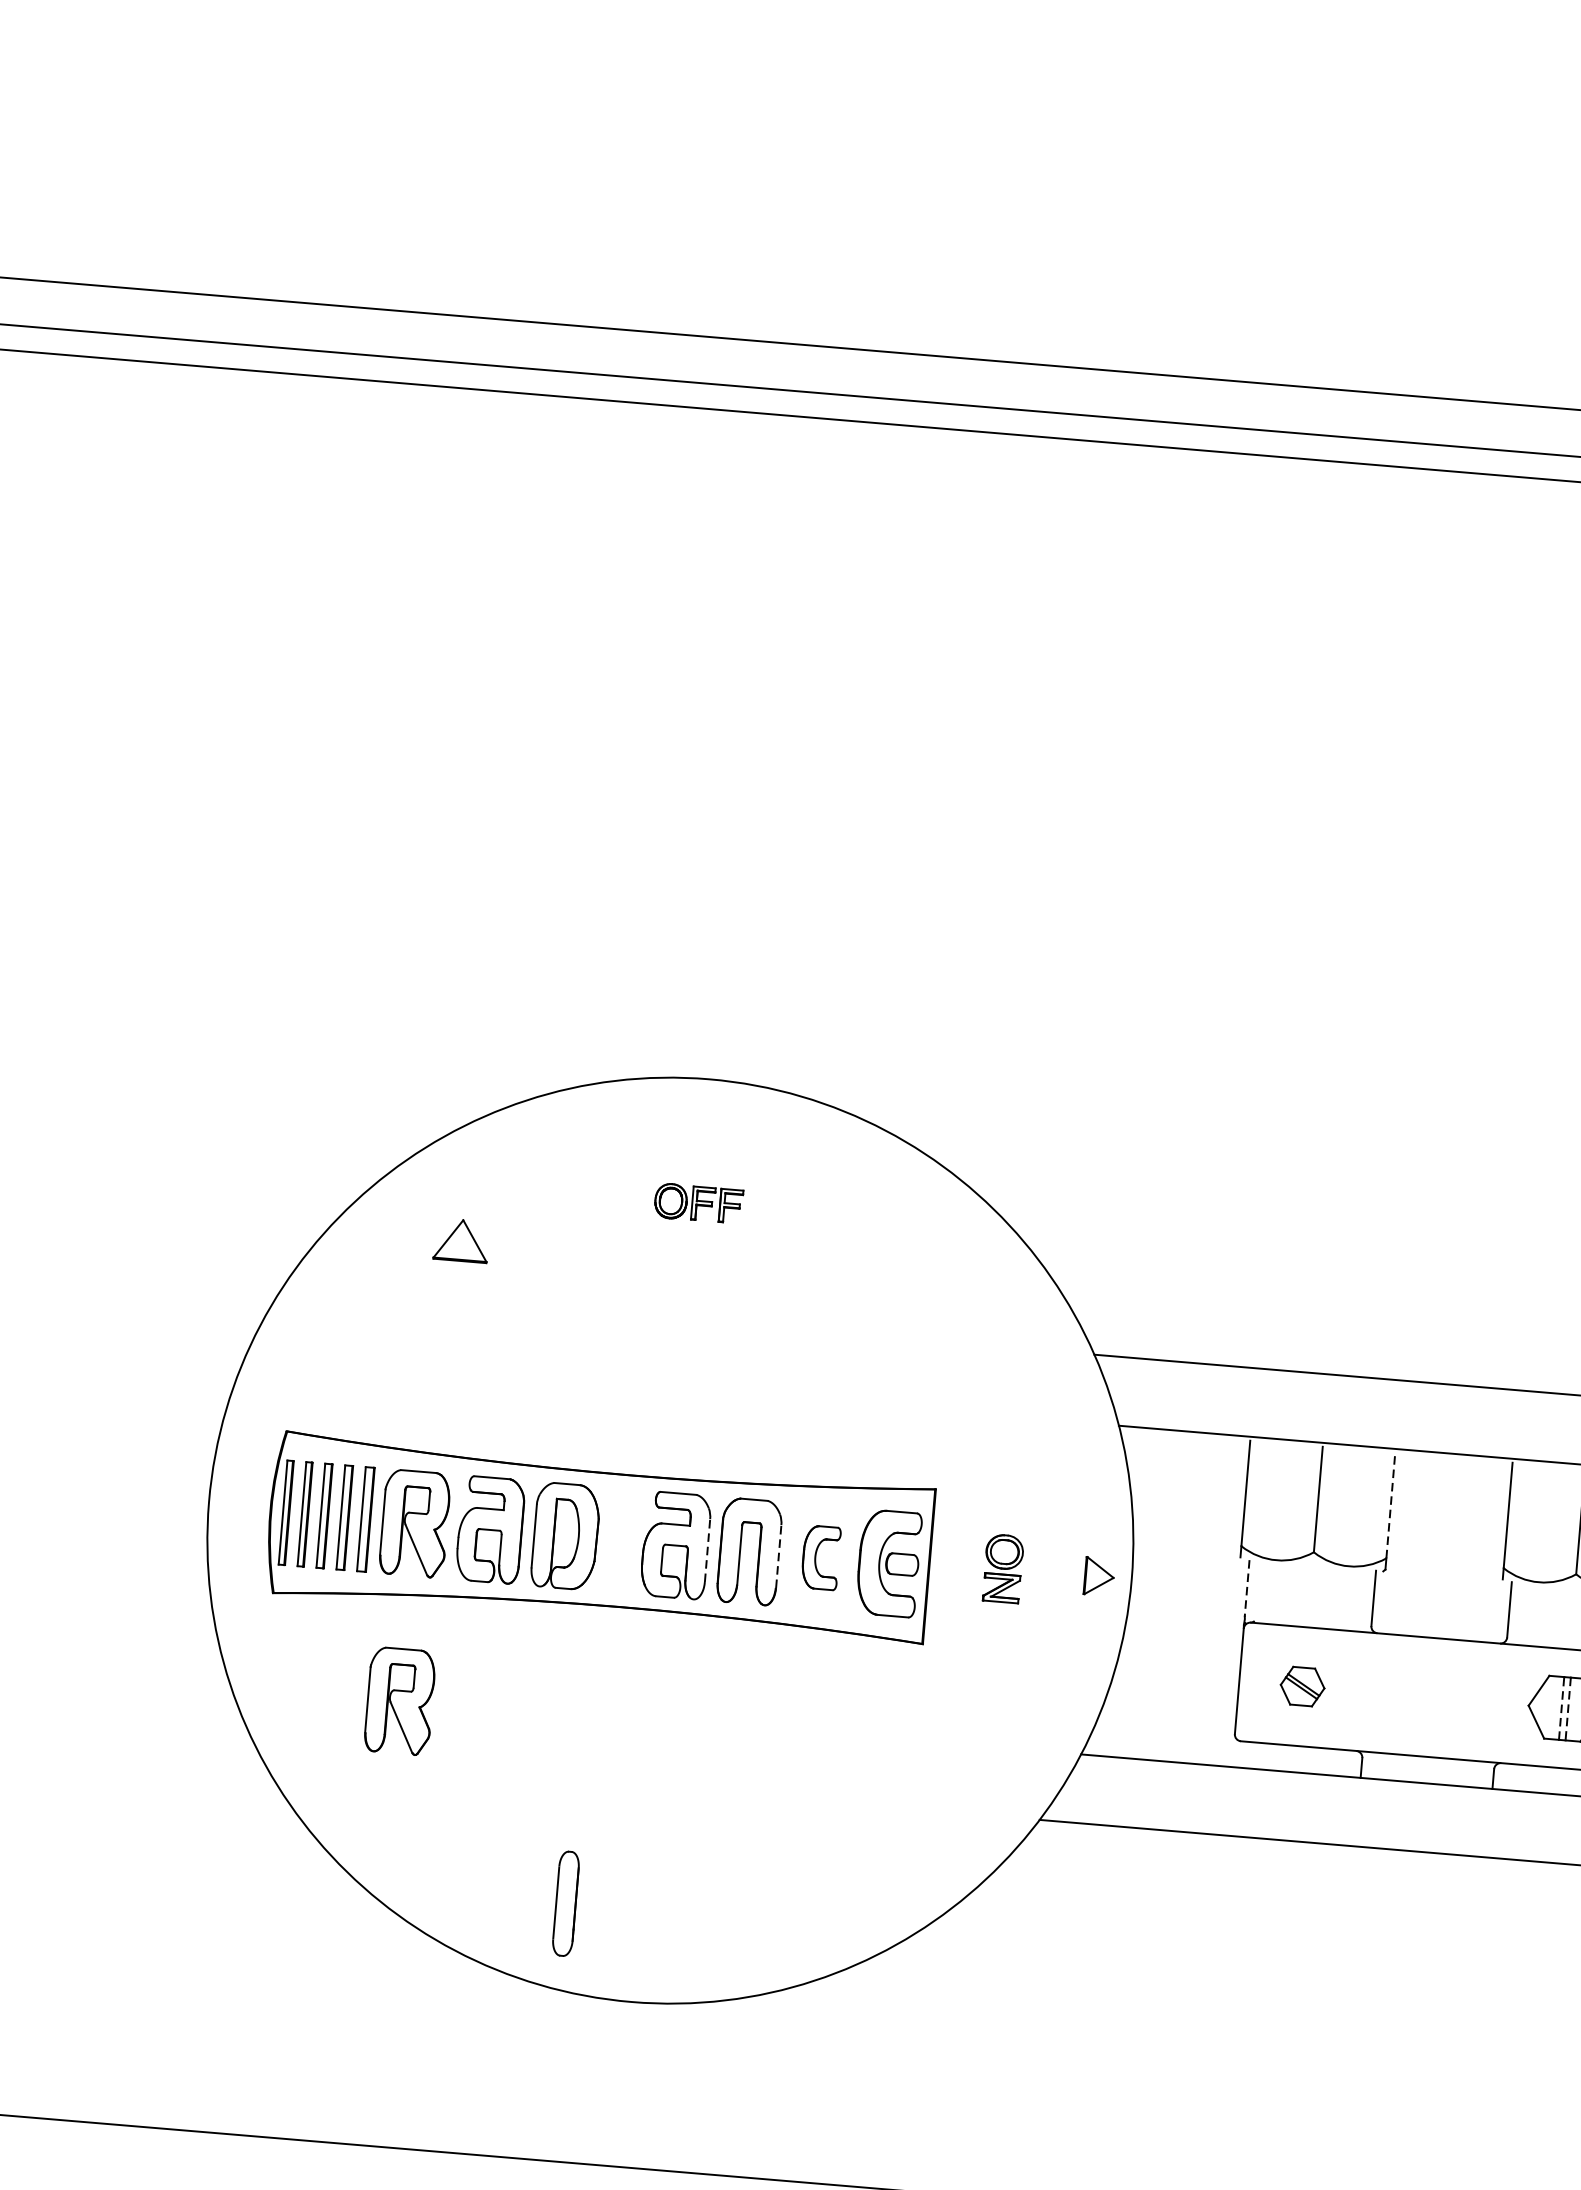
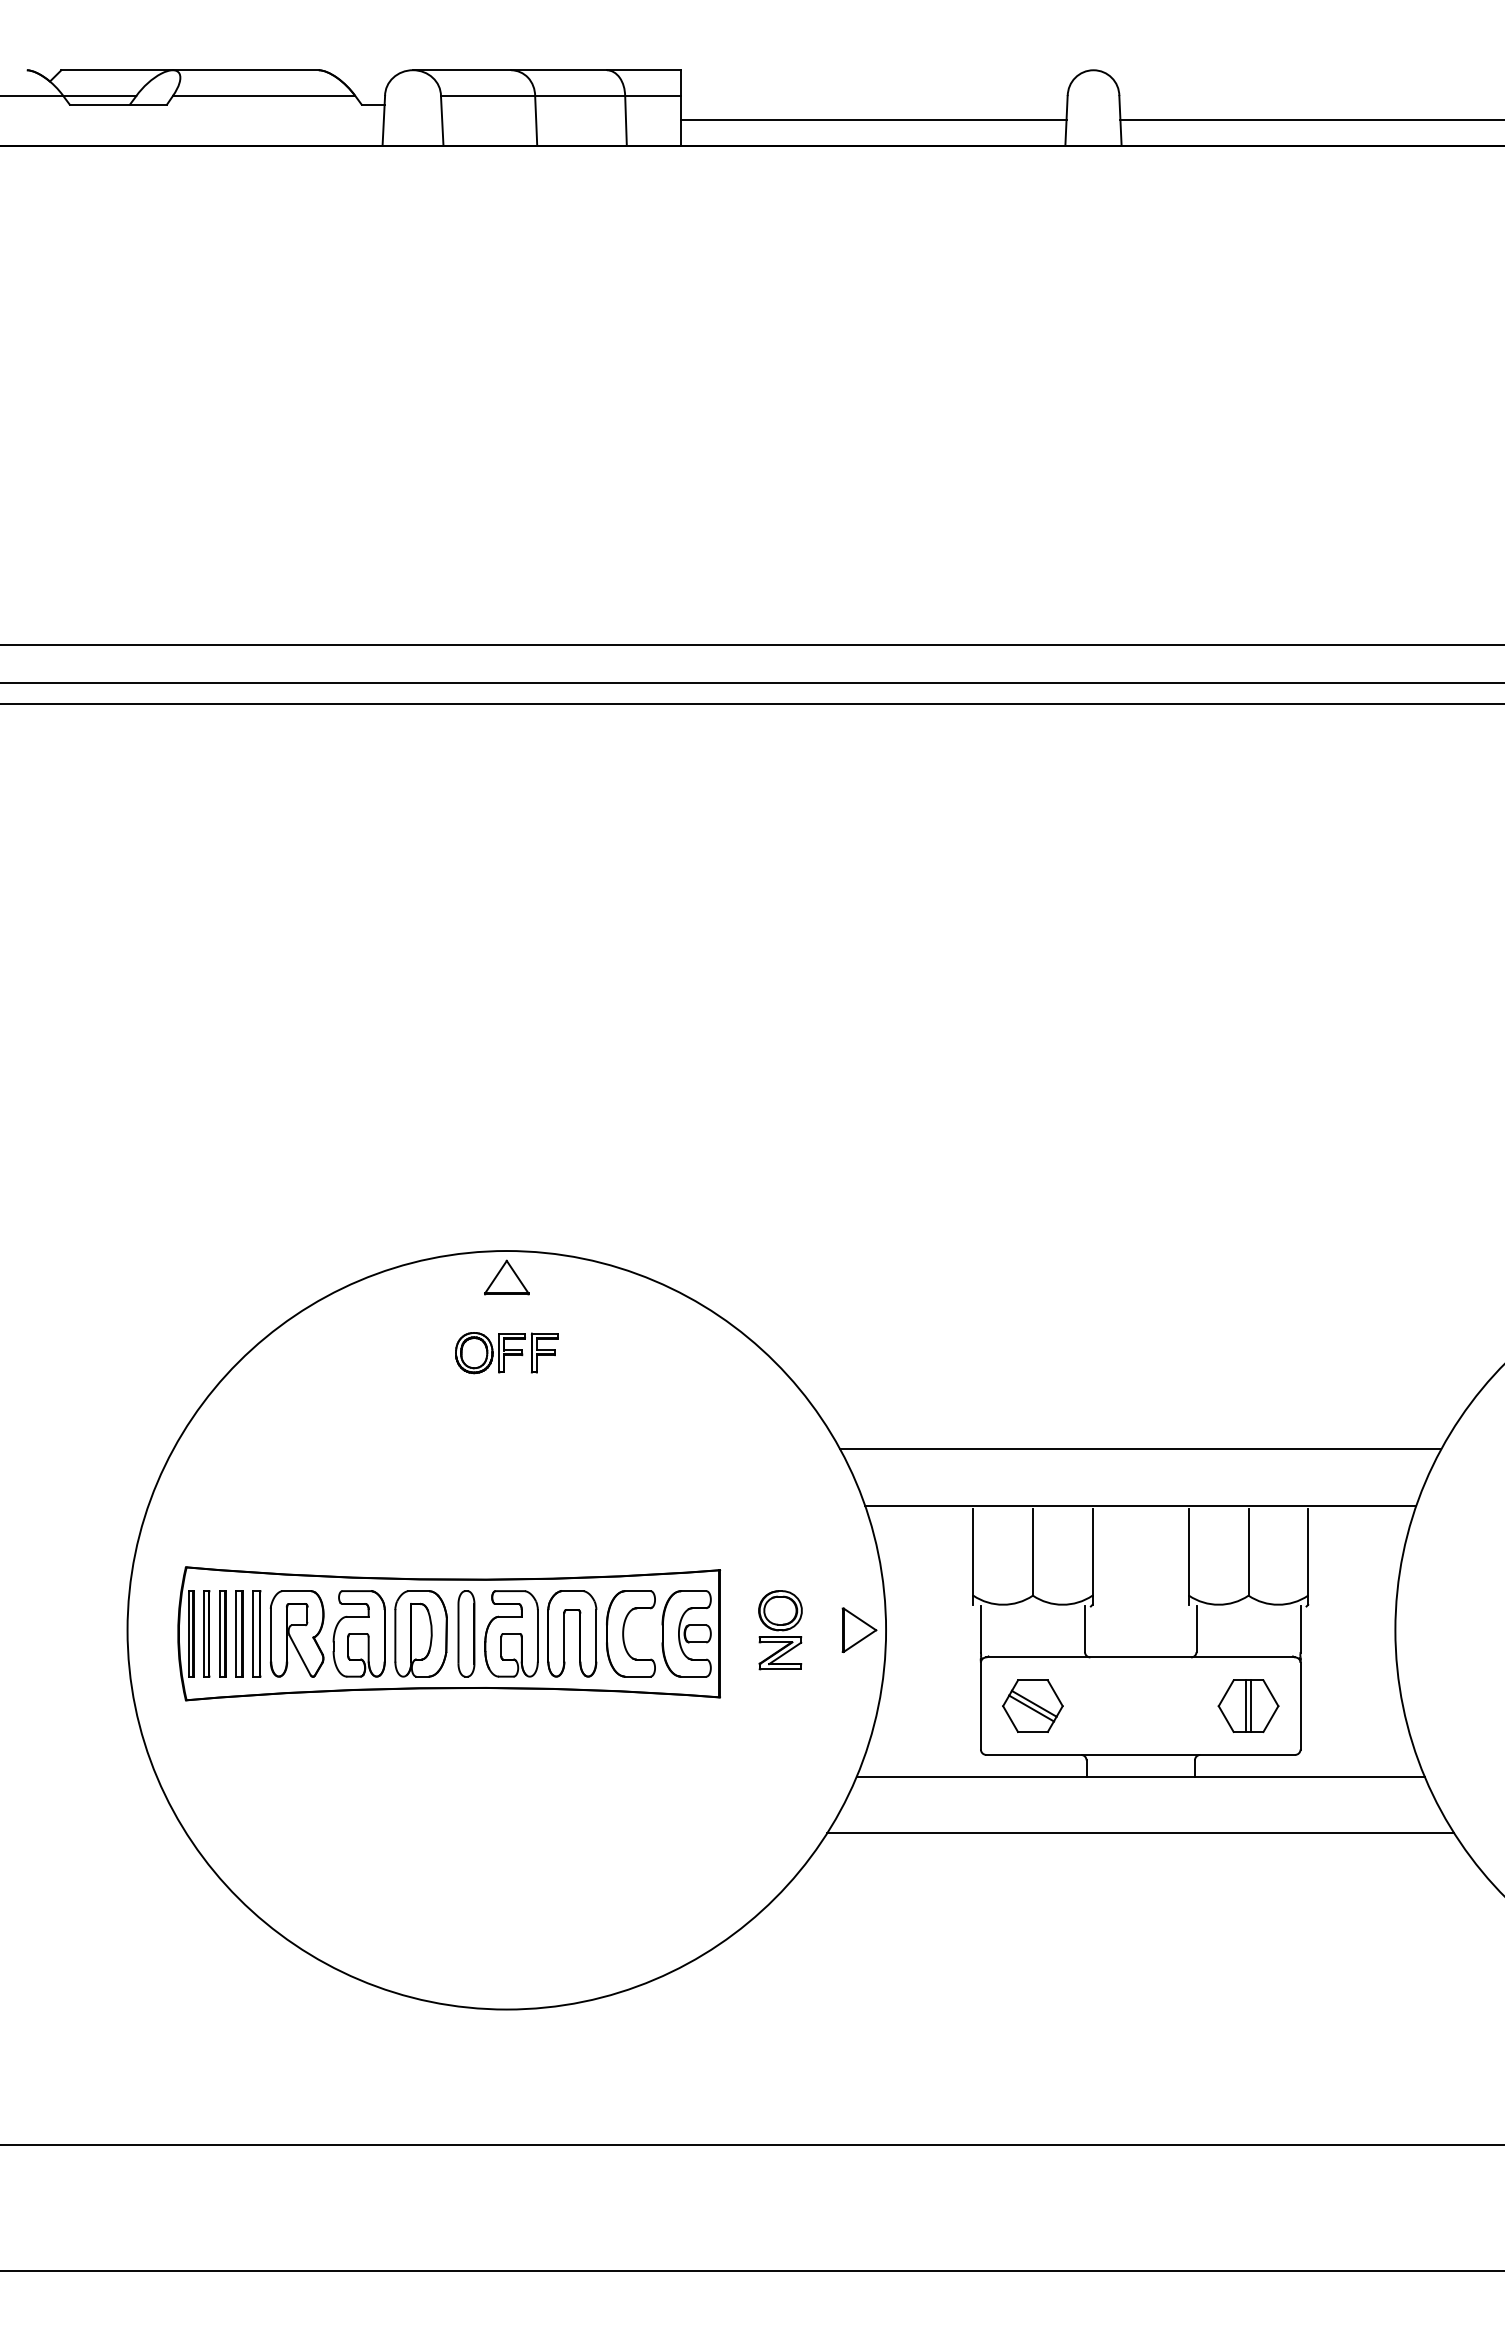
part: (698, 1203) -> (506, 1353), size x1.43
part: (461, 1240) -> (506, 1277), moved
line: (1390, 1504) -> (1092, 1551), dashed -> solid
line: (707, 1550) -> (537, 1635), dashed -> solid
line: (778, 1556) -> (596, 1635), dashed -> solid
part: (820, 1557) -> (630, 1633), size x1.67
part: (1003, 1568) -> (780, 1630), size x1.43
part: (1099, 1576) -> (859, 1630), size x1.43
line: (1246, 1589) -> (980, 1630), dashed -> solid
part: (1302, 1685) -> (1032, 1705), size x1.67
part: (399, 1700) -> (296, 1779), removed
line: (1561, 1708) -> (1245, 1706), dashed -> solid
line: (1568, 1709) -> (1251, 1706), dashed -> solid
part: (566, 1903) -> (466, 1633), moved

